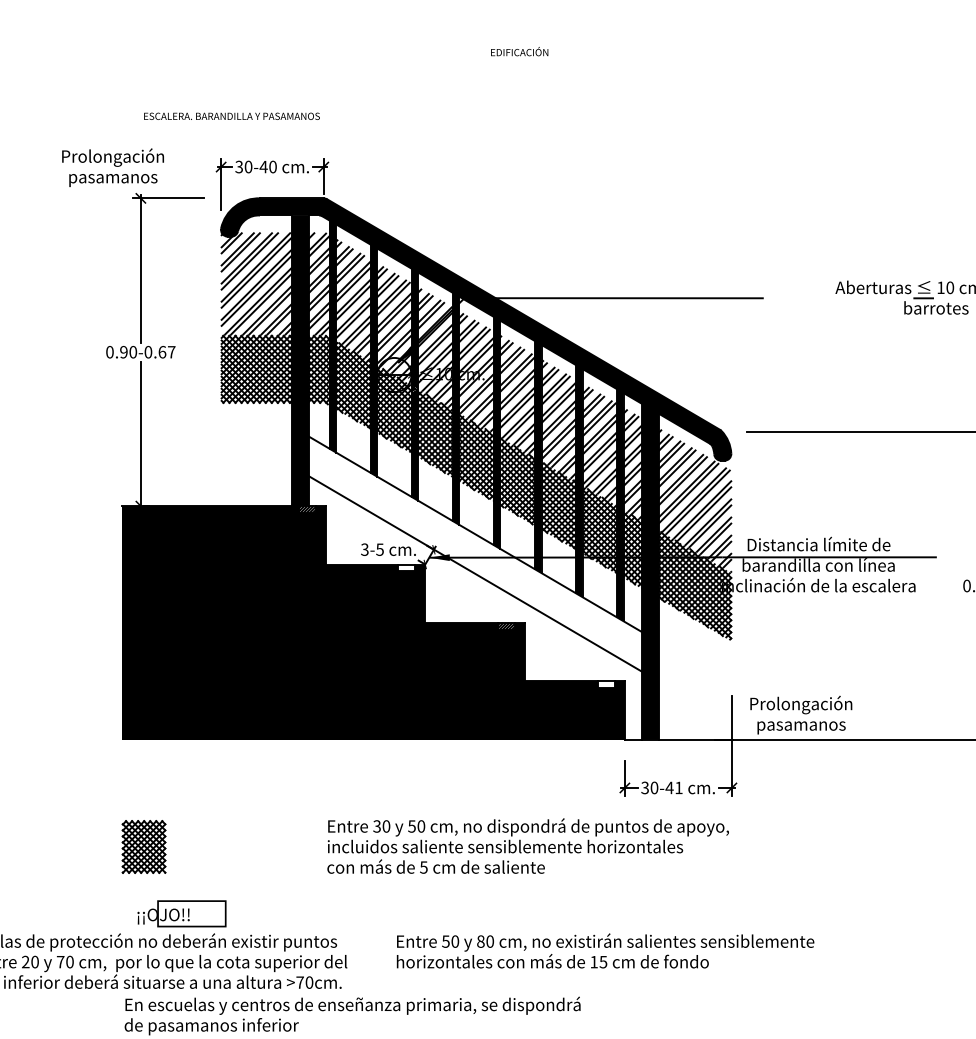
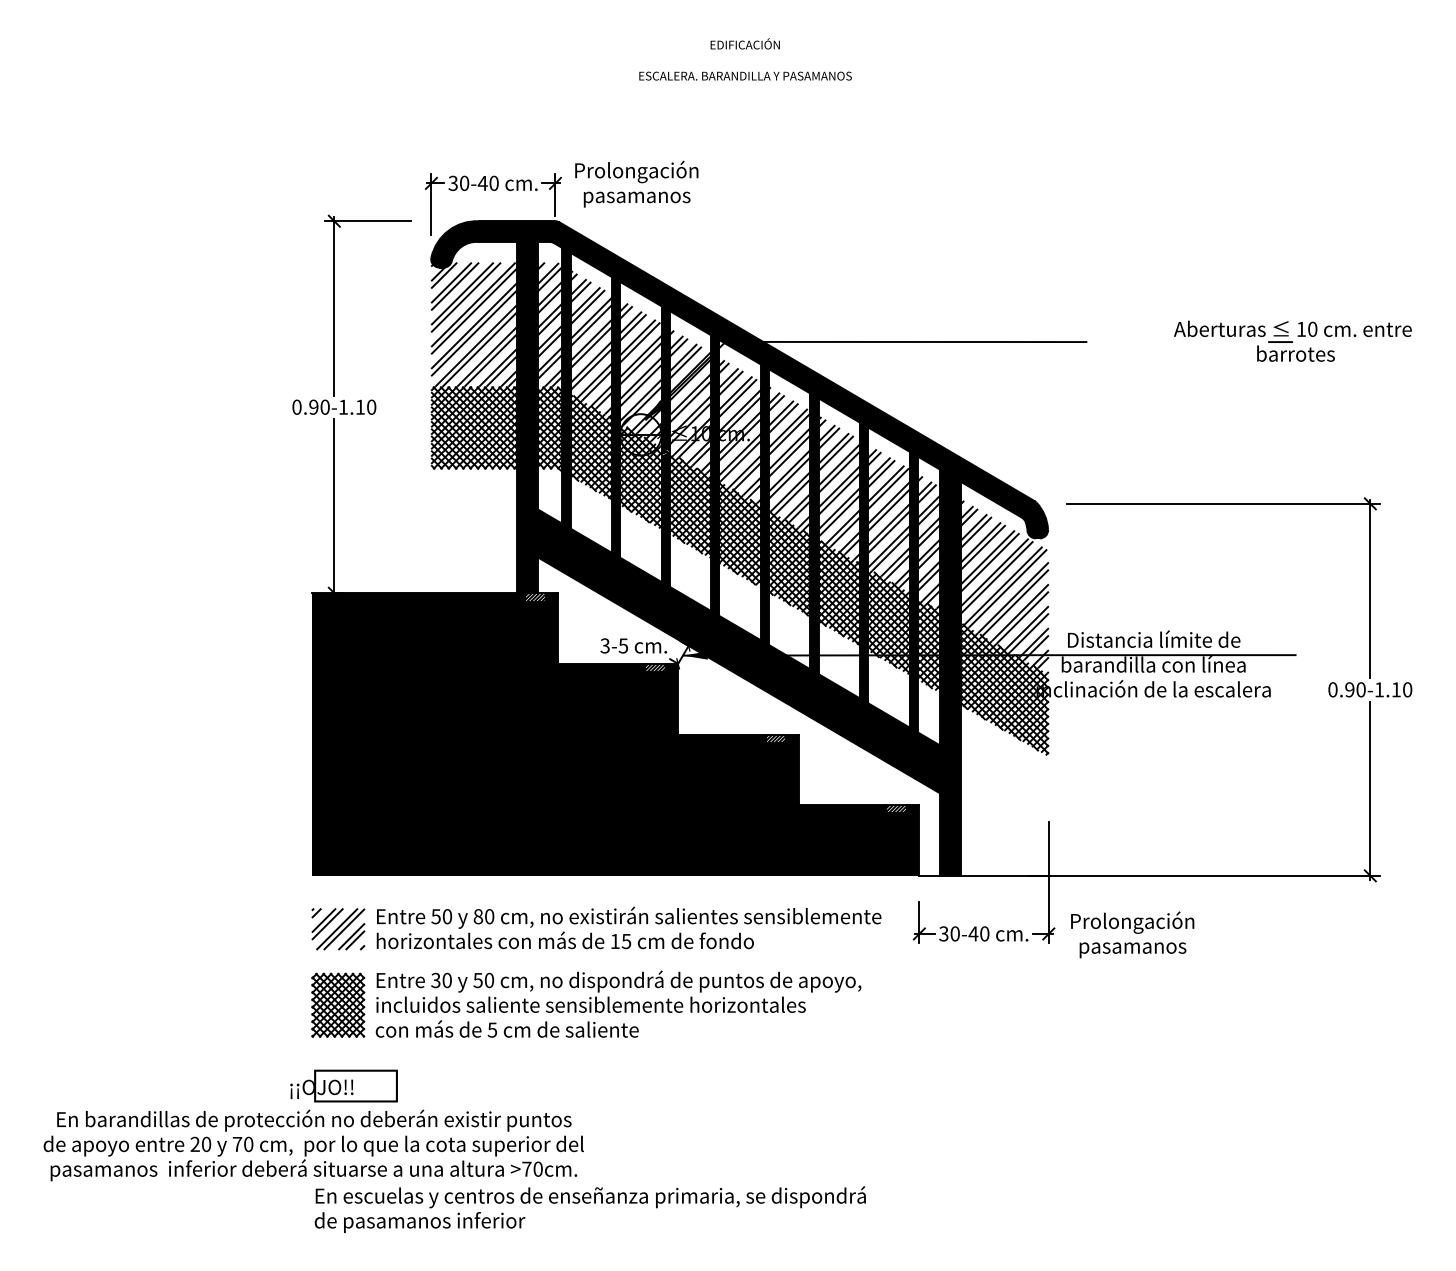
text: (519, 51) -> (744, 43), moved
text: (231, 115) -> (745, 75), moved
text: (112, 167) -> (636, 183), moved
text: (160, 351) -> (357, 406), 0.90-0.67 -> 0.90-1.10
fill: (475, 554) -> (738, 651), added
hatch: (406, 567) -> (655, 667), added
hatch: (605, 685) -> (896, 809), added
text: (801, 714) -> (1132, 934), moved
hatch: (143, 783) -> (337, 928), added
text: (678, 787) -> (984, 933), 30-41 -> 30-40
text: (528, 845) -> (618, 1003), moved
text: (181, 913) -> (343, 1085), moved
text: (605, 950) -> (628, 927), moved

